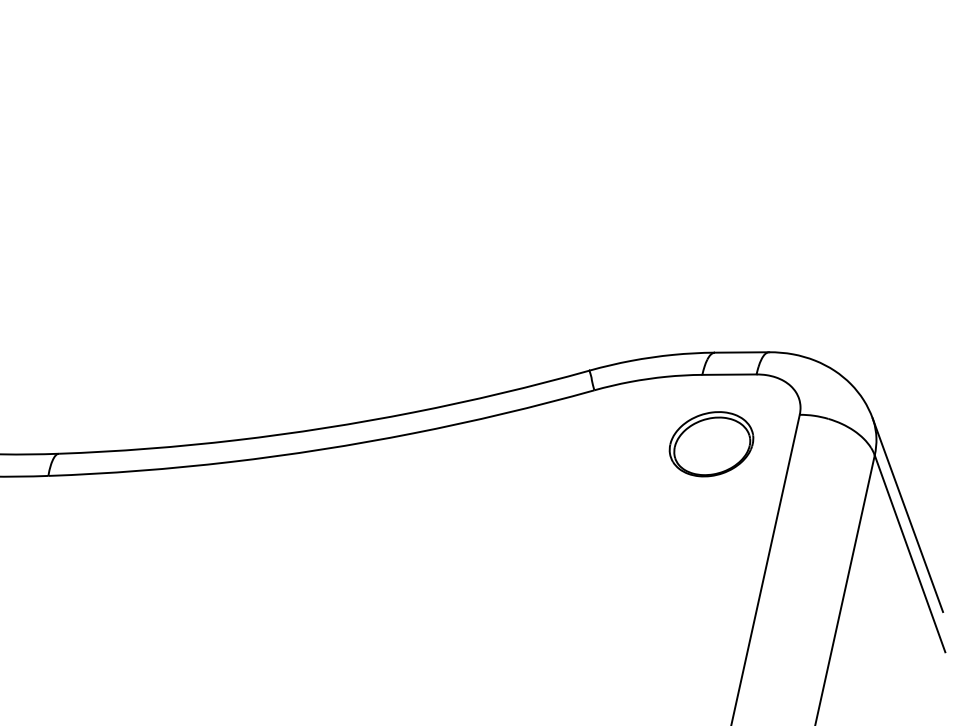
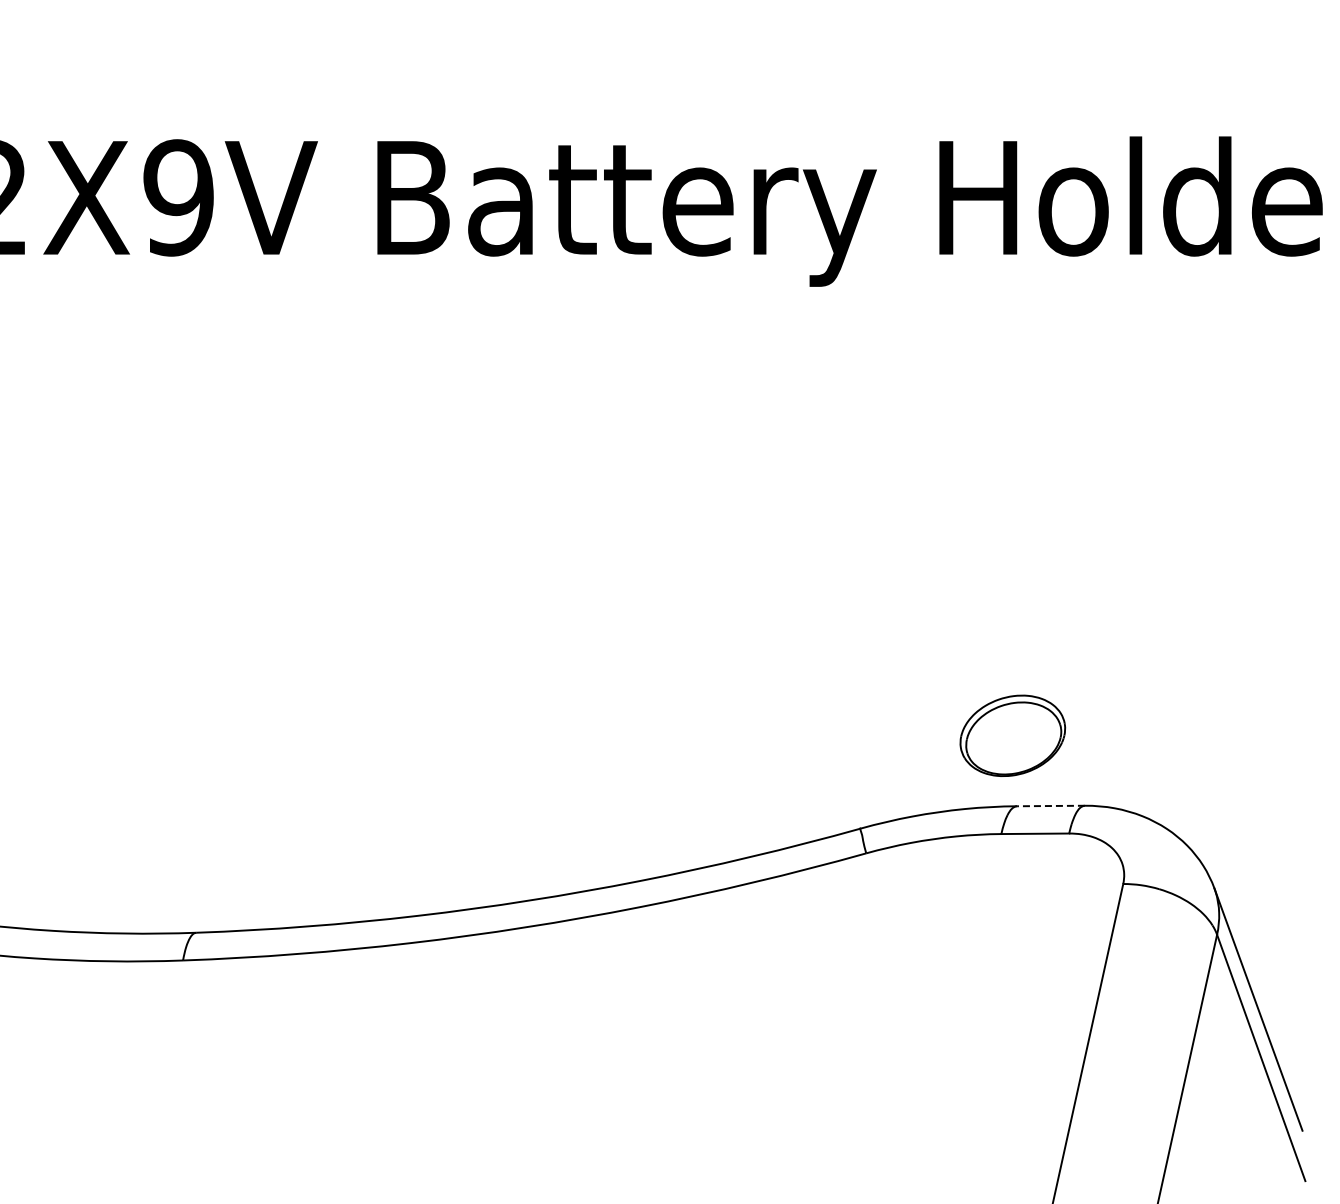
line: (742, 352) -> (1051, 806), solid -> dashed
part: (711, 443) -> (1012, 735), moved

